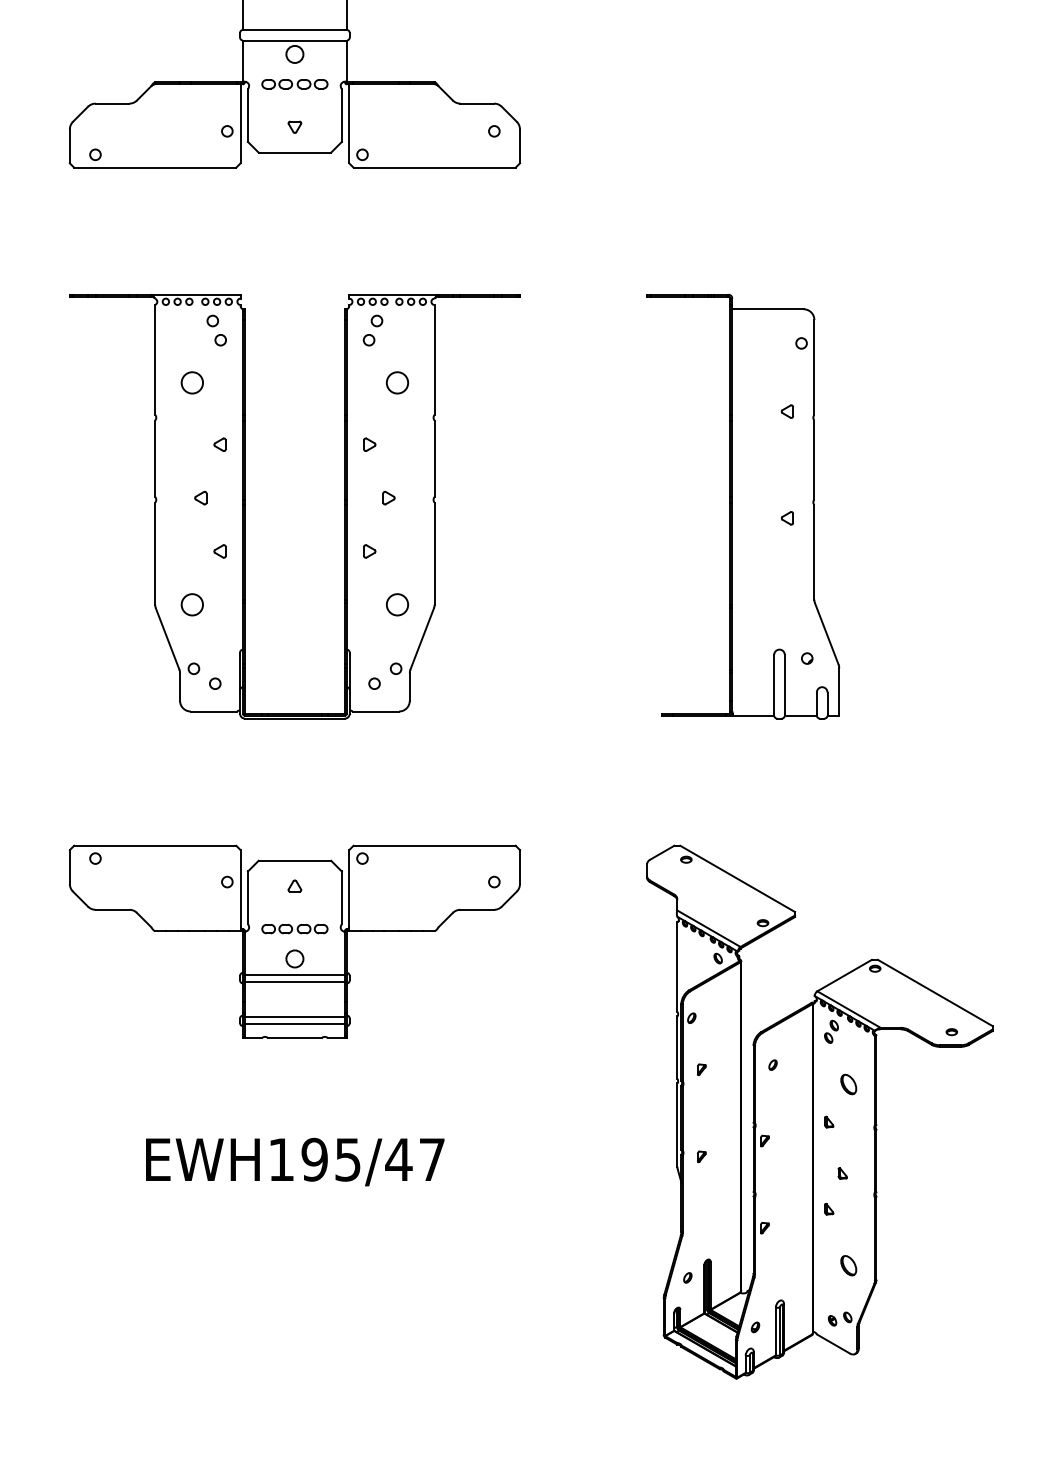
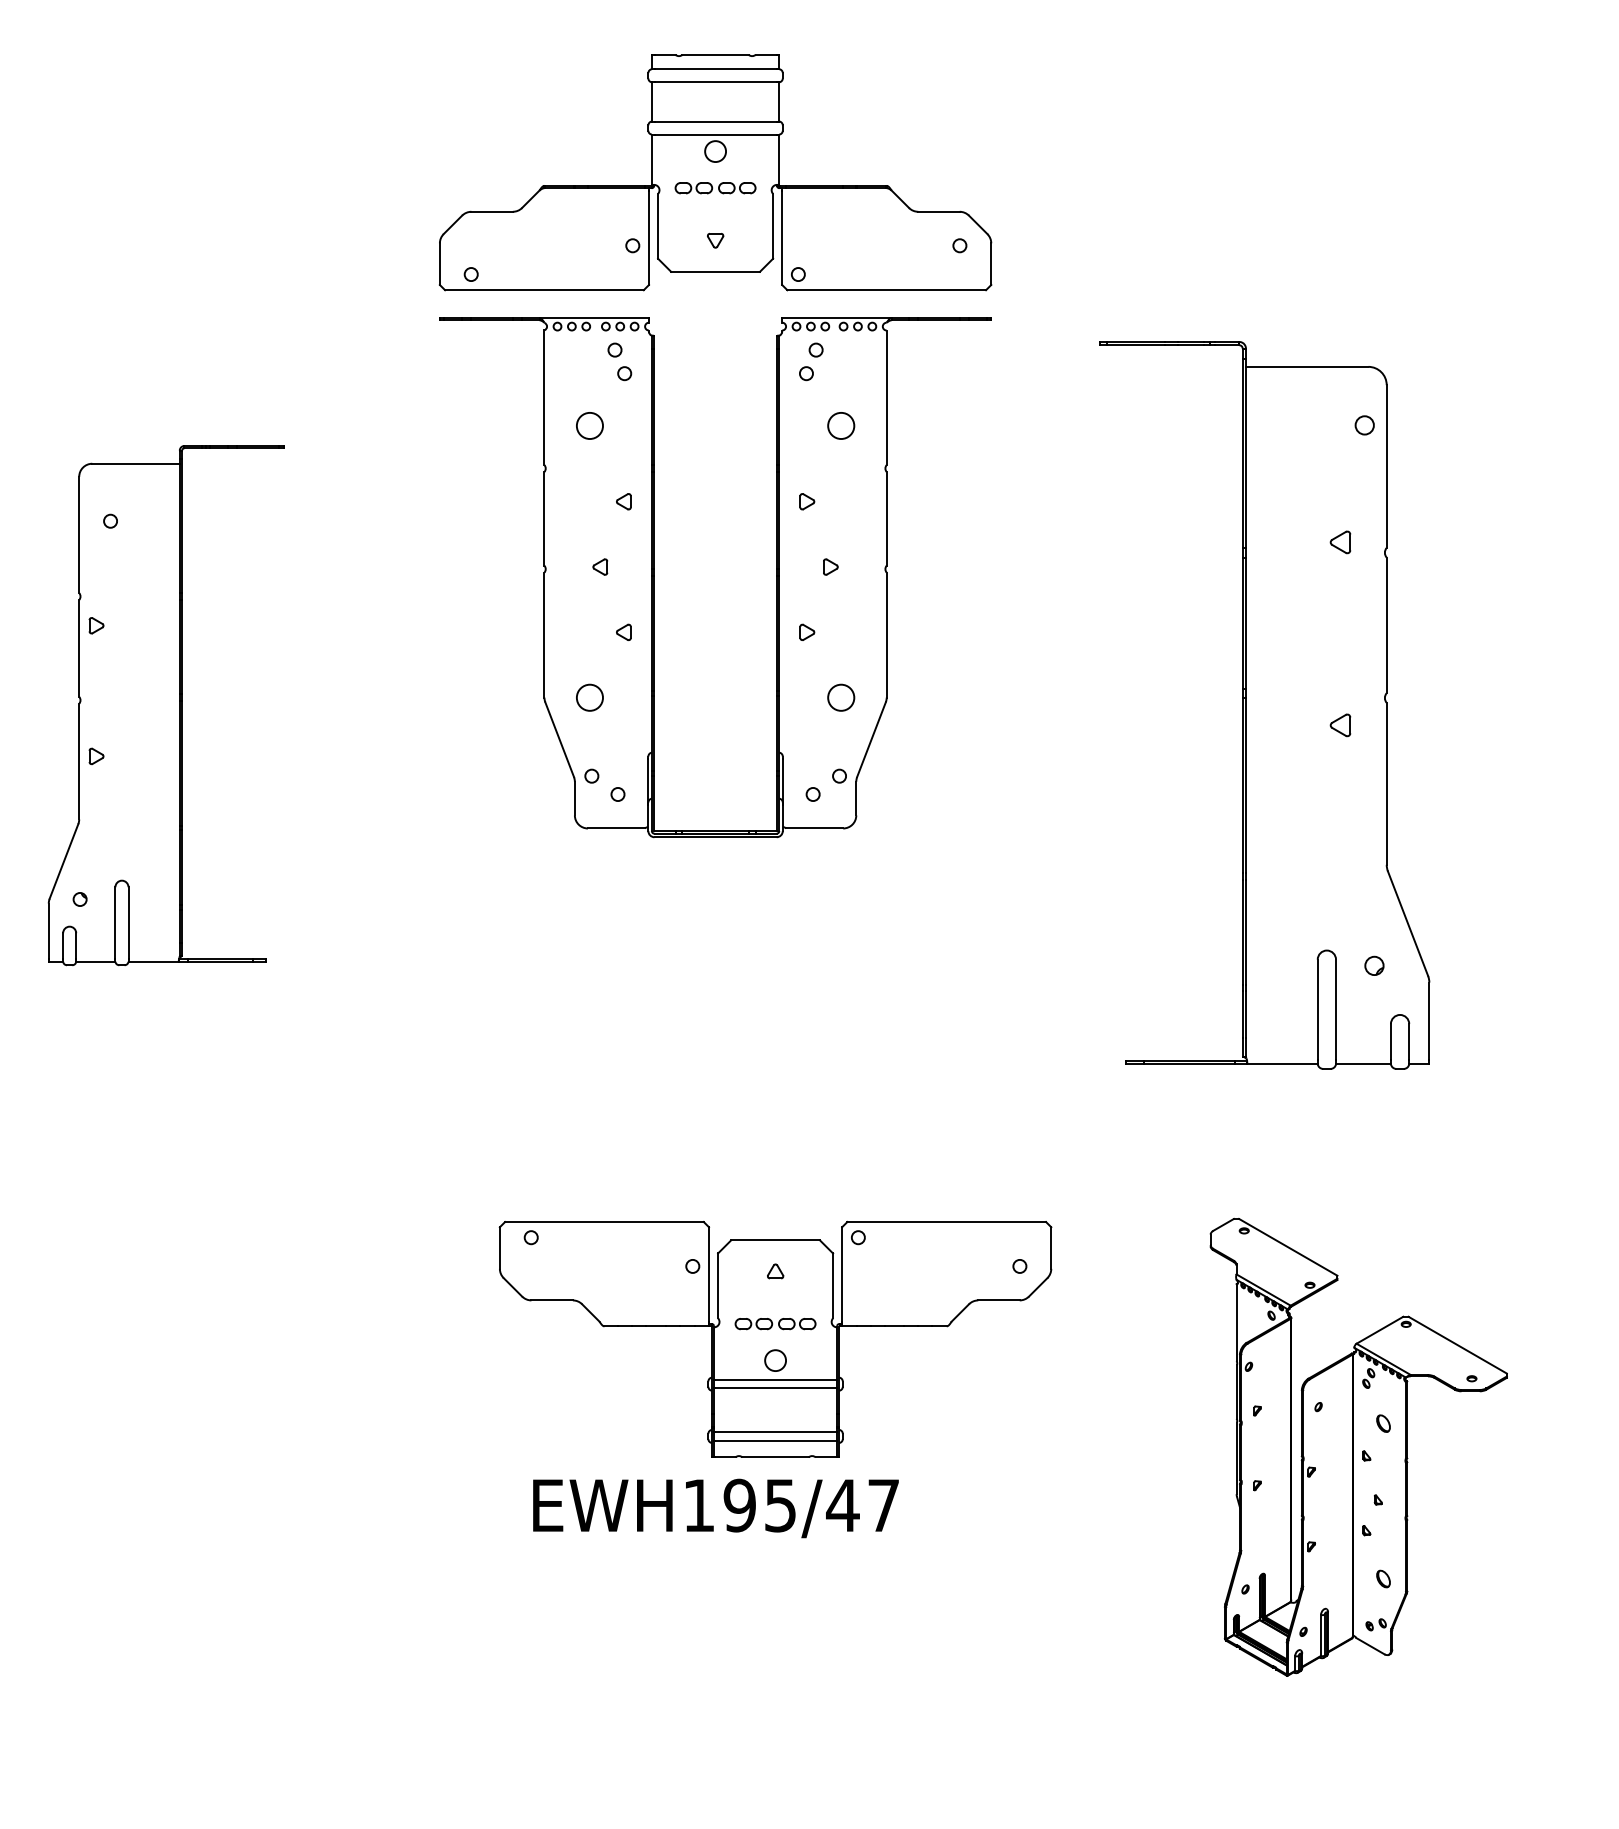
part: (245, 506) -> (654, 577), moved
part: (743, 506) -> (1264, 705), size x1.4
part: (294, 940) -> (775, 1338), moved
part: (819, 1112) -> (1358, 1447), size x0.7

